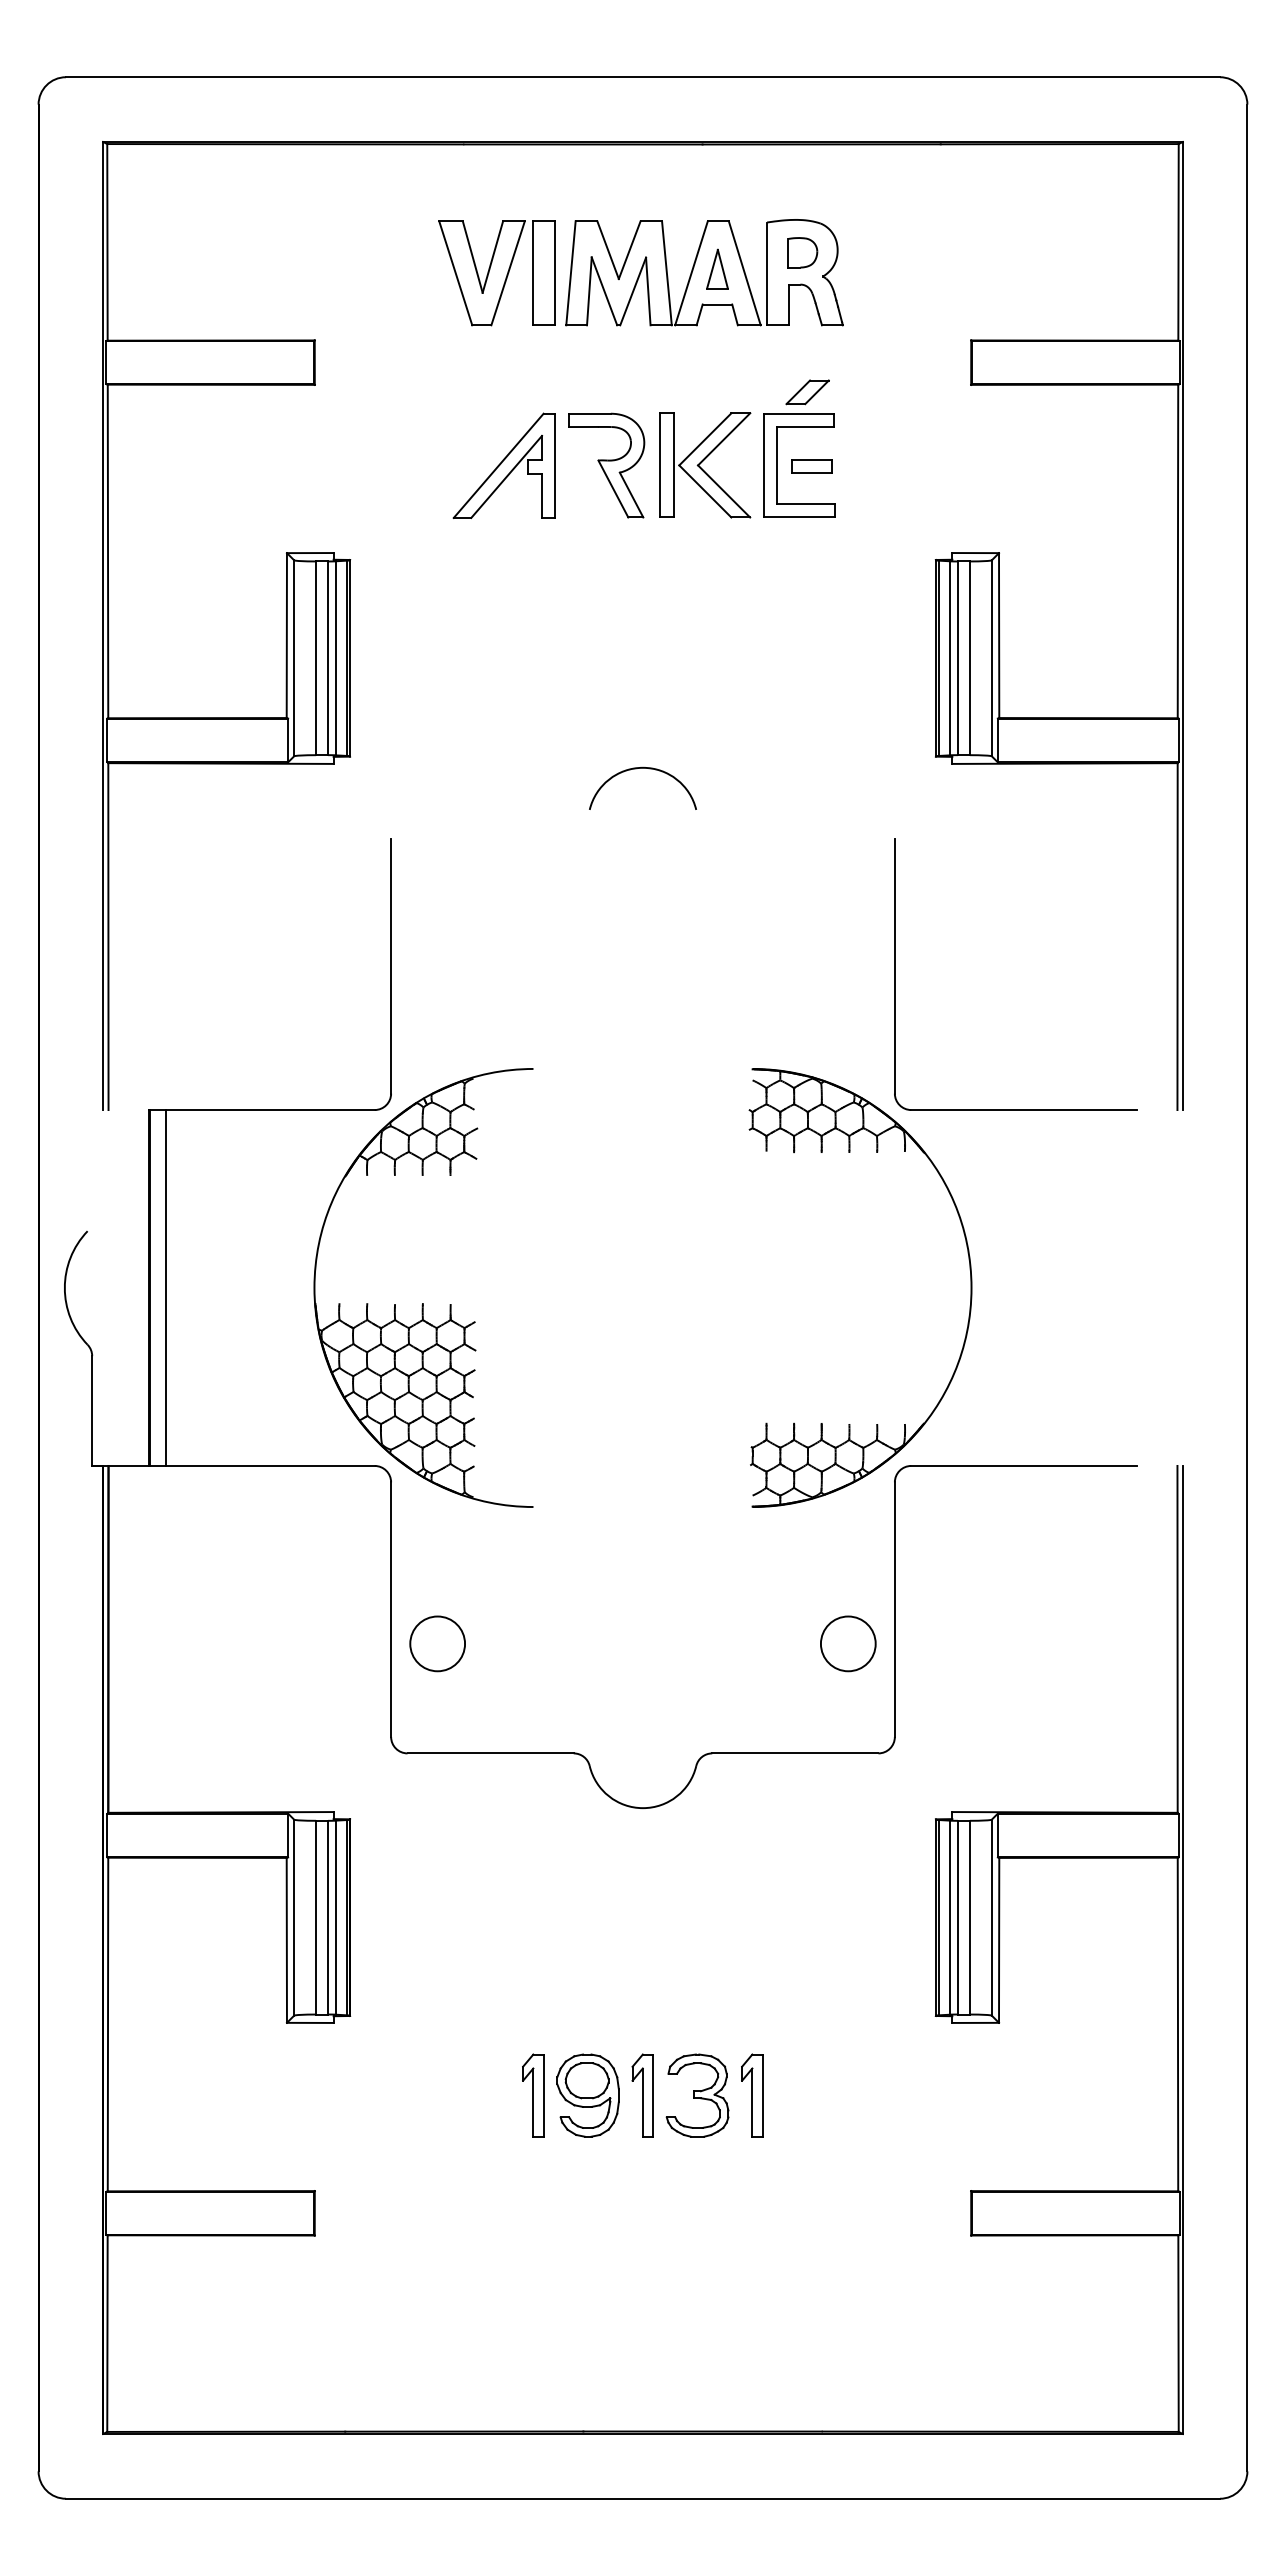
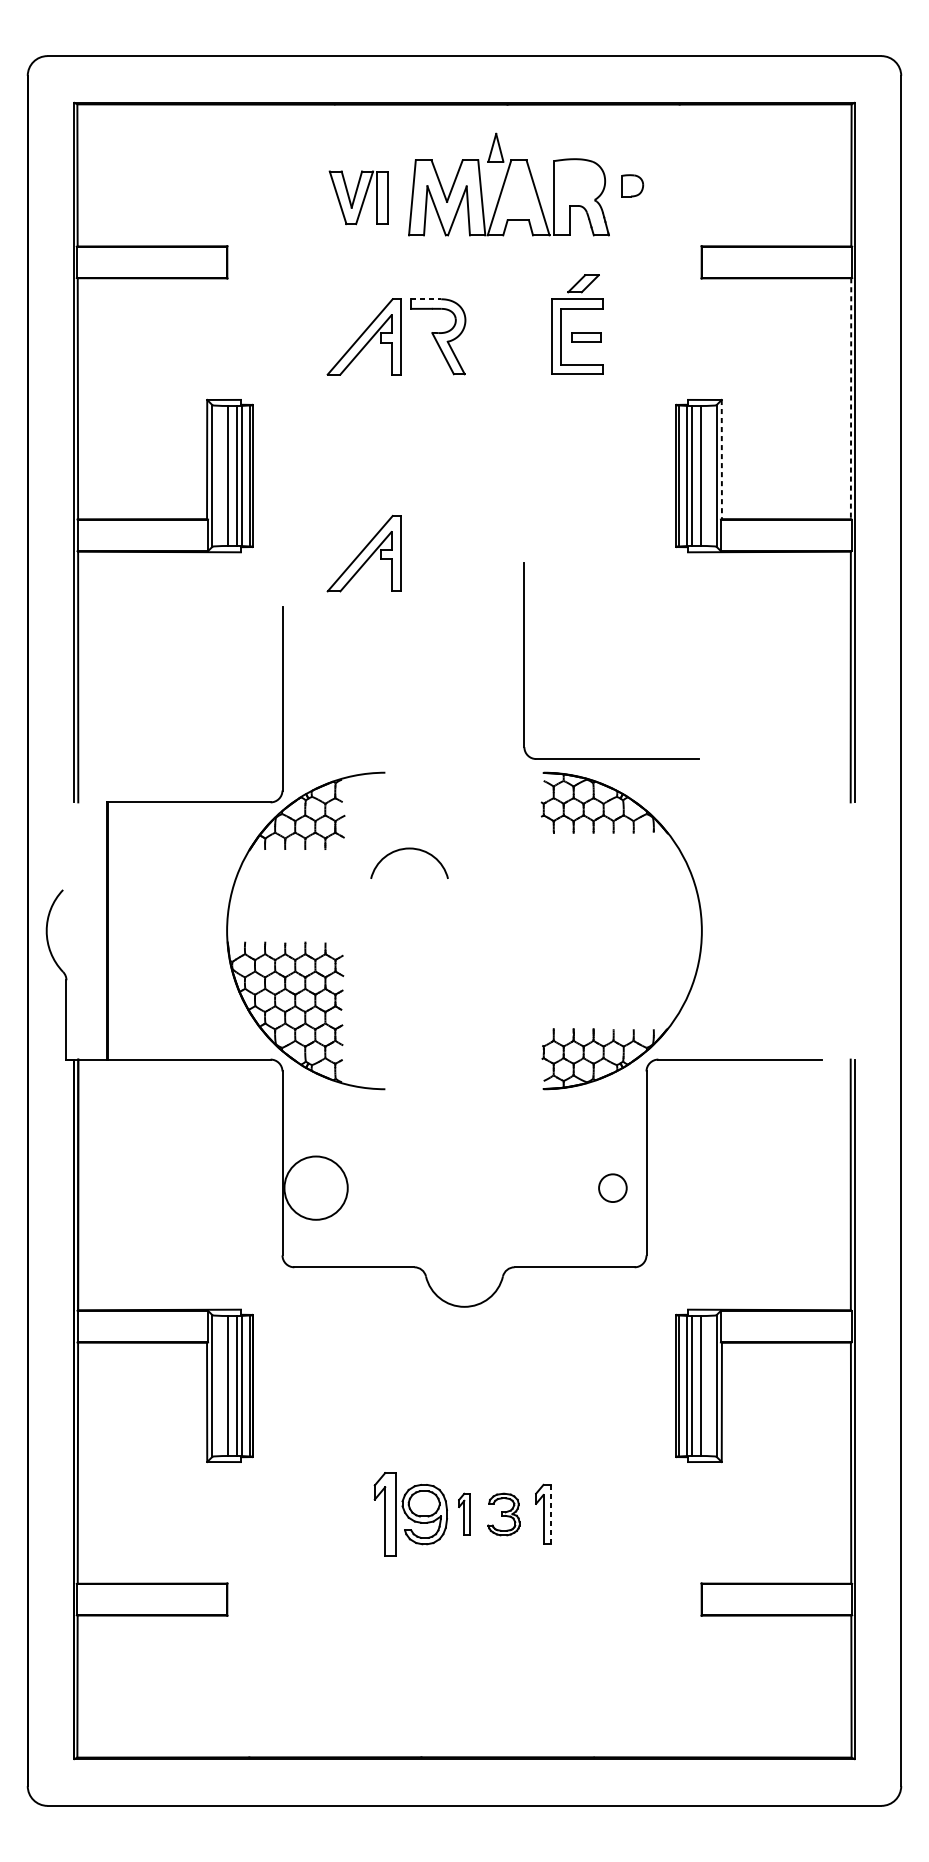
part: (802, 252) -> (632, 185), moved
part: (717, 268) -> (495, 147), moved
part: (496, 273) -> (358, 197), size x0.7
line: (589, 413) -> (425, 299), solid -> dashed
part: (705, 465) -> (509, 336), removed
line: (1177, 551) -> (850, 398), solid -> dashed
line: (999, 636) -> (722, 460), solid -> dashed
part: (503, 765) -> (363, 553), added
arc: (636, 769) -> (404, 849), moved
part: (895, 974) -> (524, 661), moved
line: (166, 1287) -> (120, 930), removed
circle: (437, 1643) -> (316, 1187), size x1.6
circle: (848, 1643) -> (612, 1187), size x0.7
part: (533, 2095) -> (385, 1514), size x1.4
part: (642, 2095) -> (464, 1514), size x0.7
part: (697, 2095) -> (503, 1514), size x0.7
line: (762, 2096) -> (550, 1515), solid -> dashed

